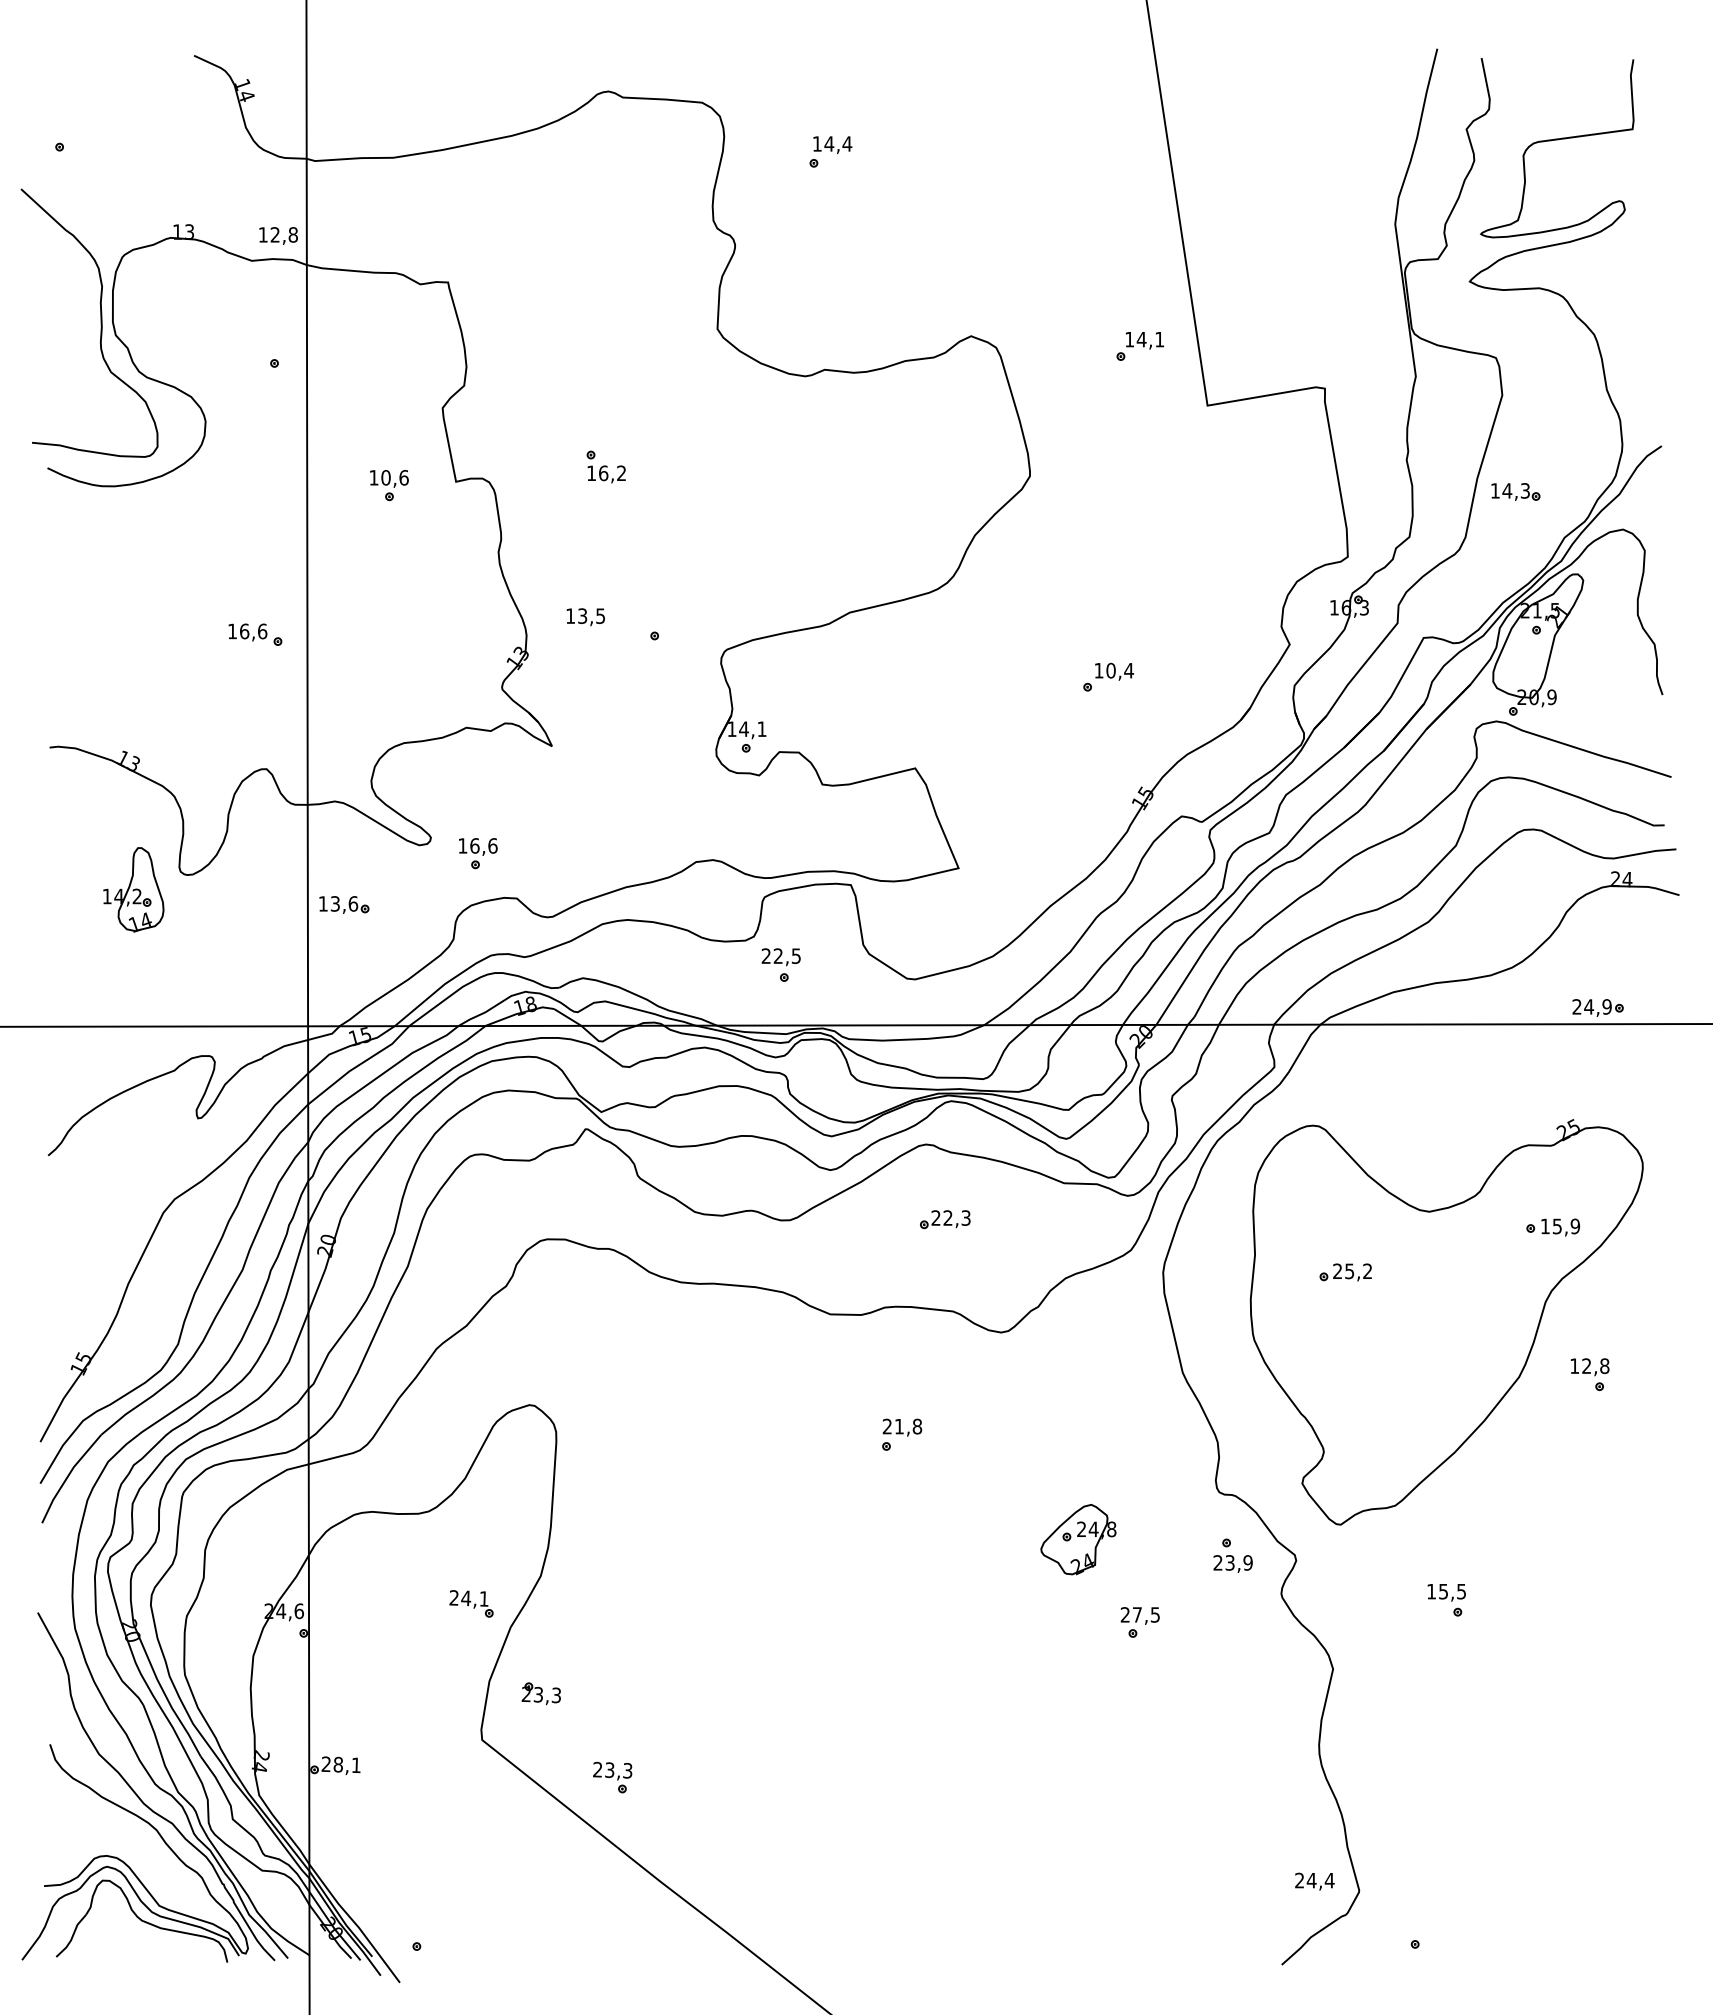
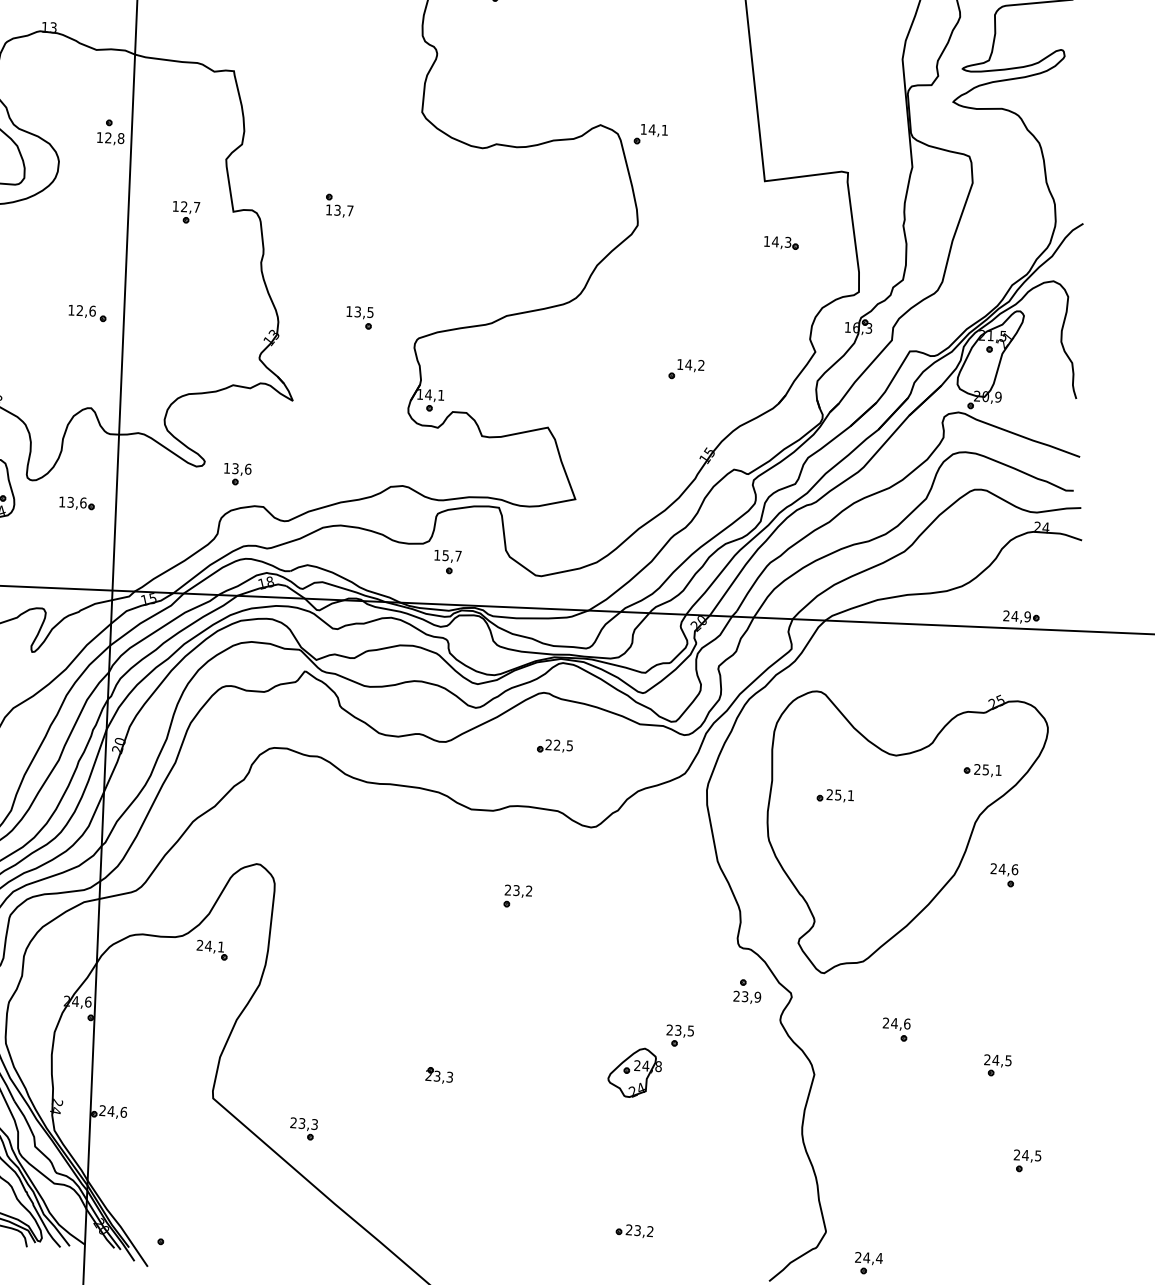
text: (278, 235) -> (110, 138), moved
part: (1139, 346) -> (650, 134), moved
text: (612, 473) -> (343, 210), 16,2 -> 13,7
text: (394, 477) -> (190, 206), 10,6 -> 12,7
part: (1515, 491) -> (781, 242), moved
text: (585, 617) -> (359, 313), moved
text: (244, 631) -> (79, 310), 16,6 -> 12,6
text: (1119, 670) -> (694, 365), 10,4 -> 14,2
text: (474, 845) -> (235, 468), 16,6 -> 13,6
part: (344, 904) -> (77, 503), moved
text: (780, 956) -> (447, 555), 22,5 -> 15,7
text: (966, 1217) -> (570, 745), 22,3 -> 22,5
text: (1560, 1226) -> (988, 770), 15,9 -> 25,1
text: (1367, 1270) -> (850, 795), 25,2 -> 25,1
text: (1589, 1365) -> (1004, 868), 12,8 -> 24,6
text: (908, 1426) -> (522, 890), 21,8 -> 23,2
part: (1078, 1539) -> (634, 1072), moved
text: (1446, 1591) -> (896, 1023), 15,5 -> 24,6
part: (471, 1603) -> (212, 949), moved
text: (1136, 1614) -> (677, 1030), 27,5 -> 23,5
part: (1592, 1644) -> (997, 1065), added
part: (540, 1693) -> (438, 1075), moved
text: (347, 1764) -> (117, 1111), 28,1 -> 24,6
part: (1640, 1778) -> (1027, 1161), added
text: (1314, 1881) -> (868, 1258), moved
part: (1087, 1901) -> (634, 1230), added

